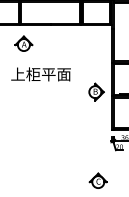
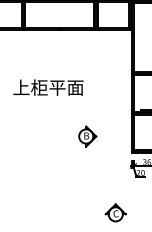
part: (24, 43) -> (28, 51), removed
part: (96, 92) -> (87, 136), moved

